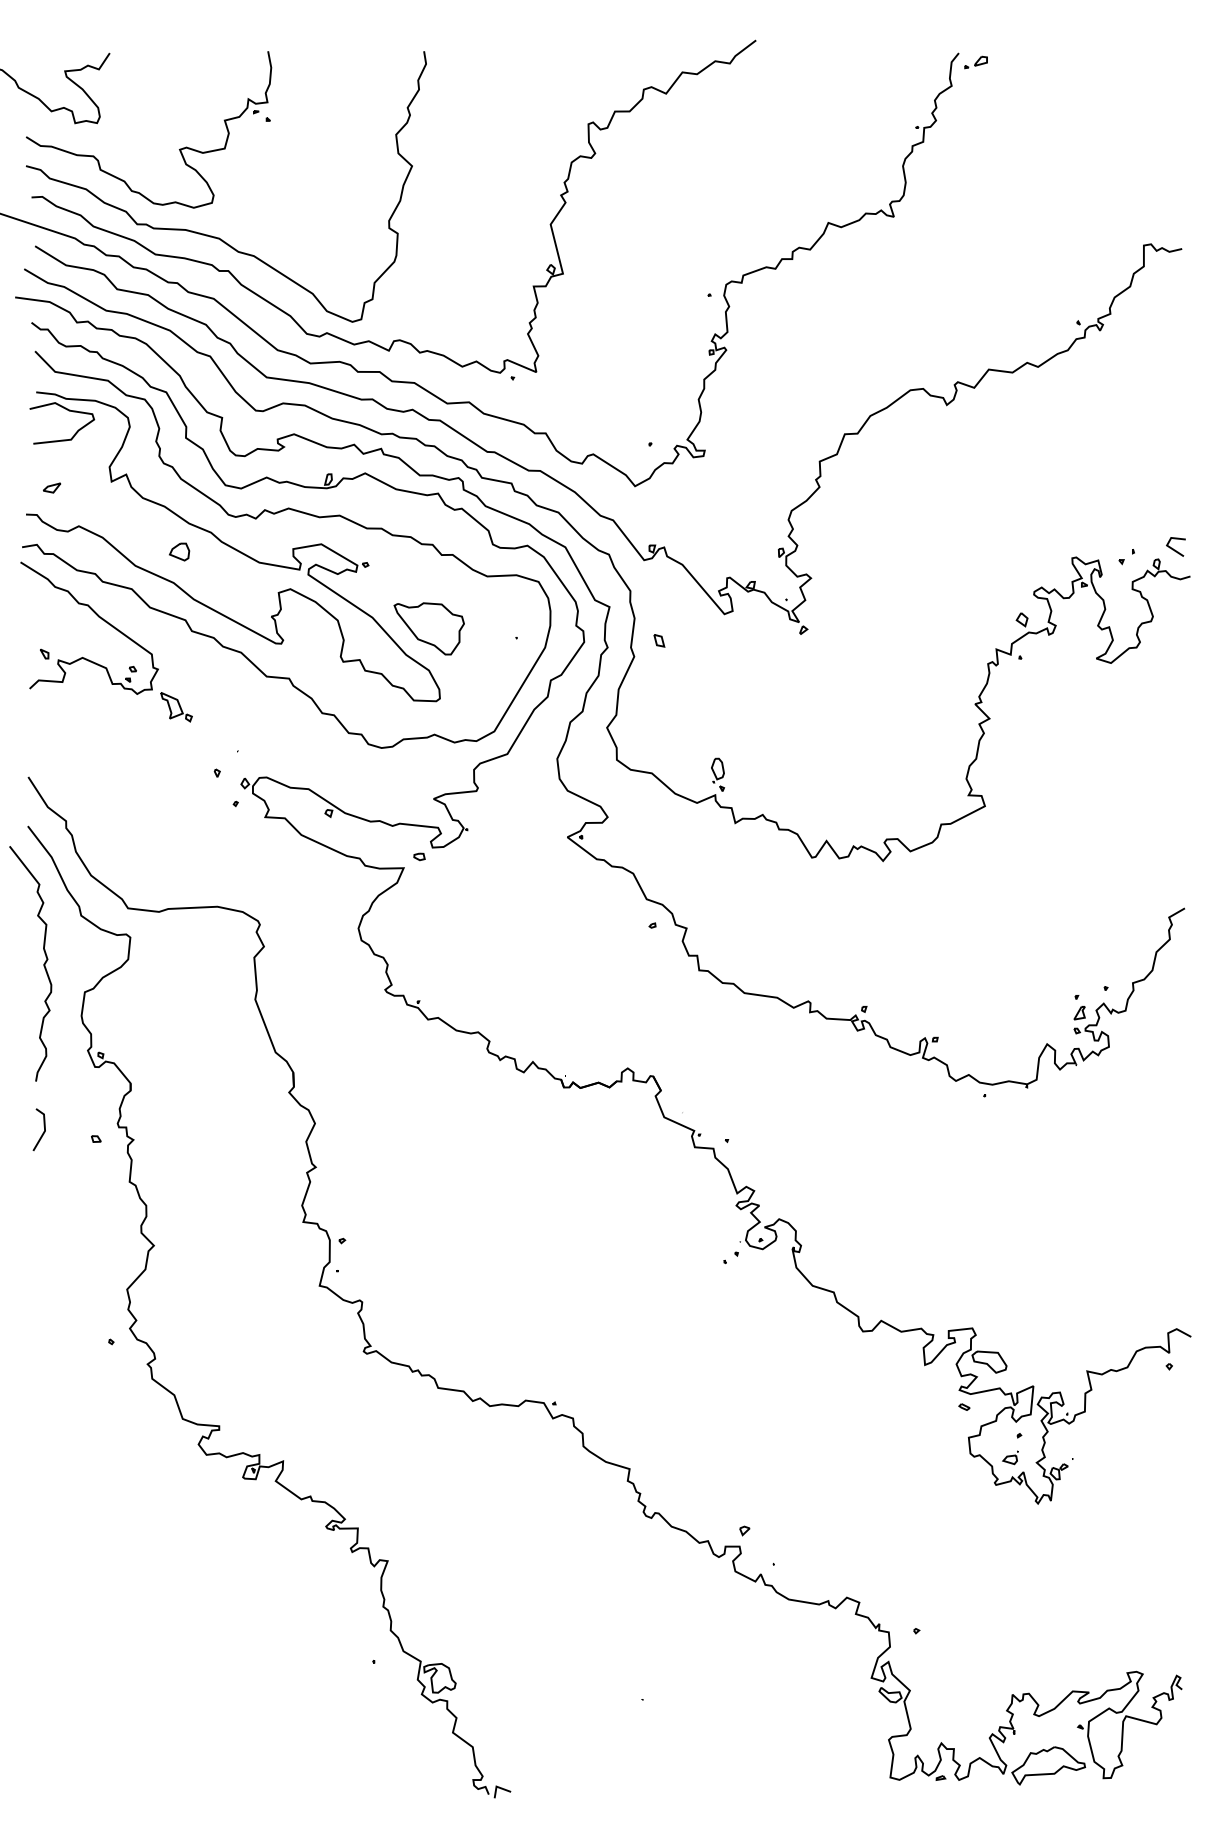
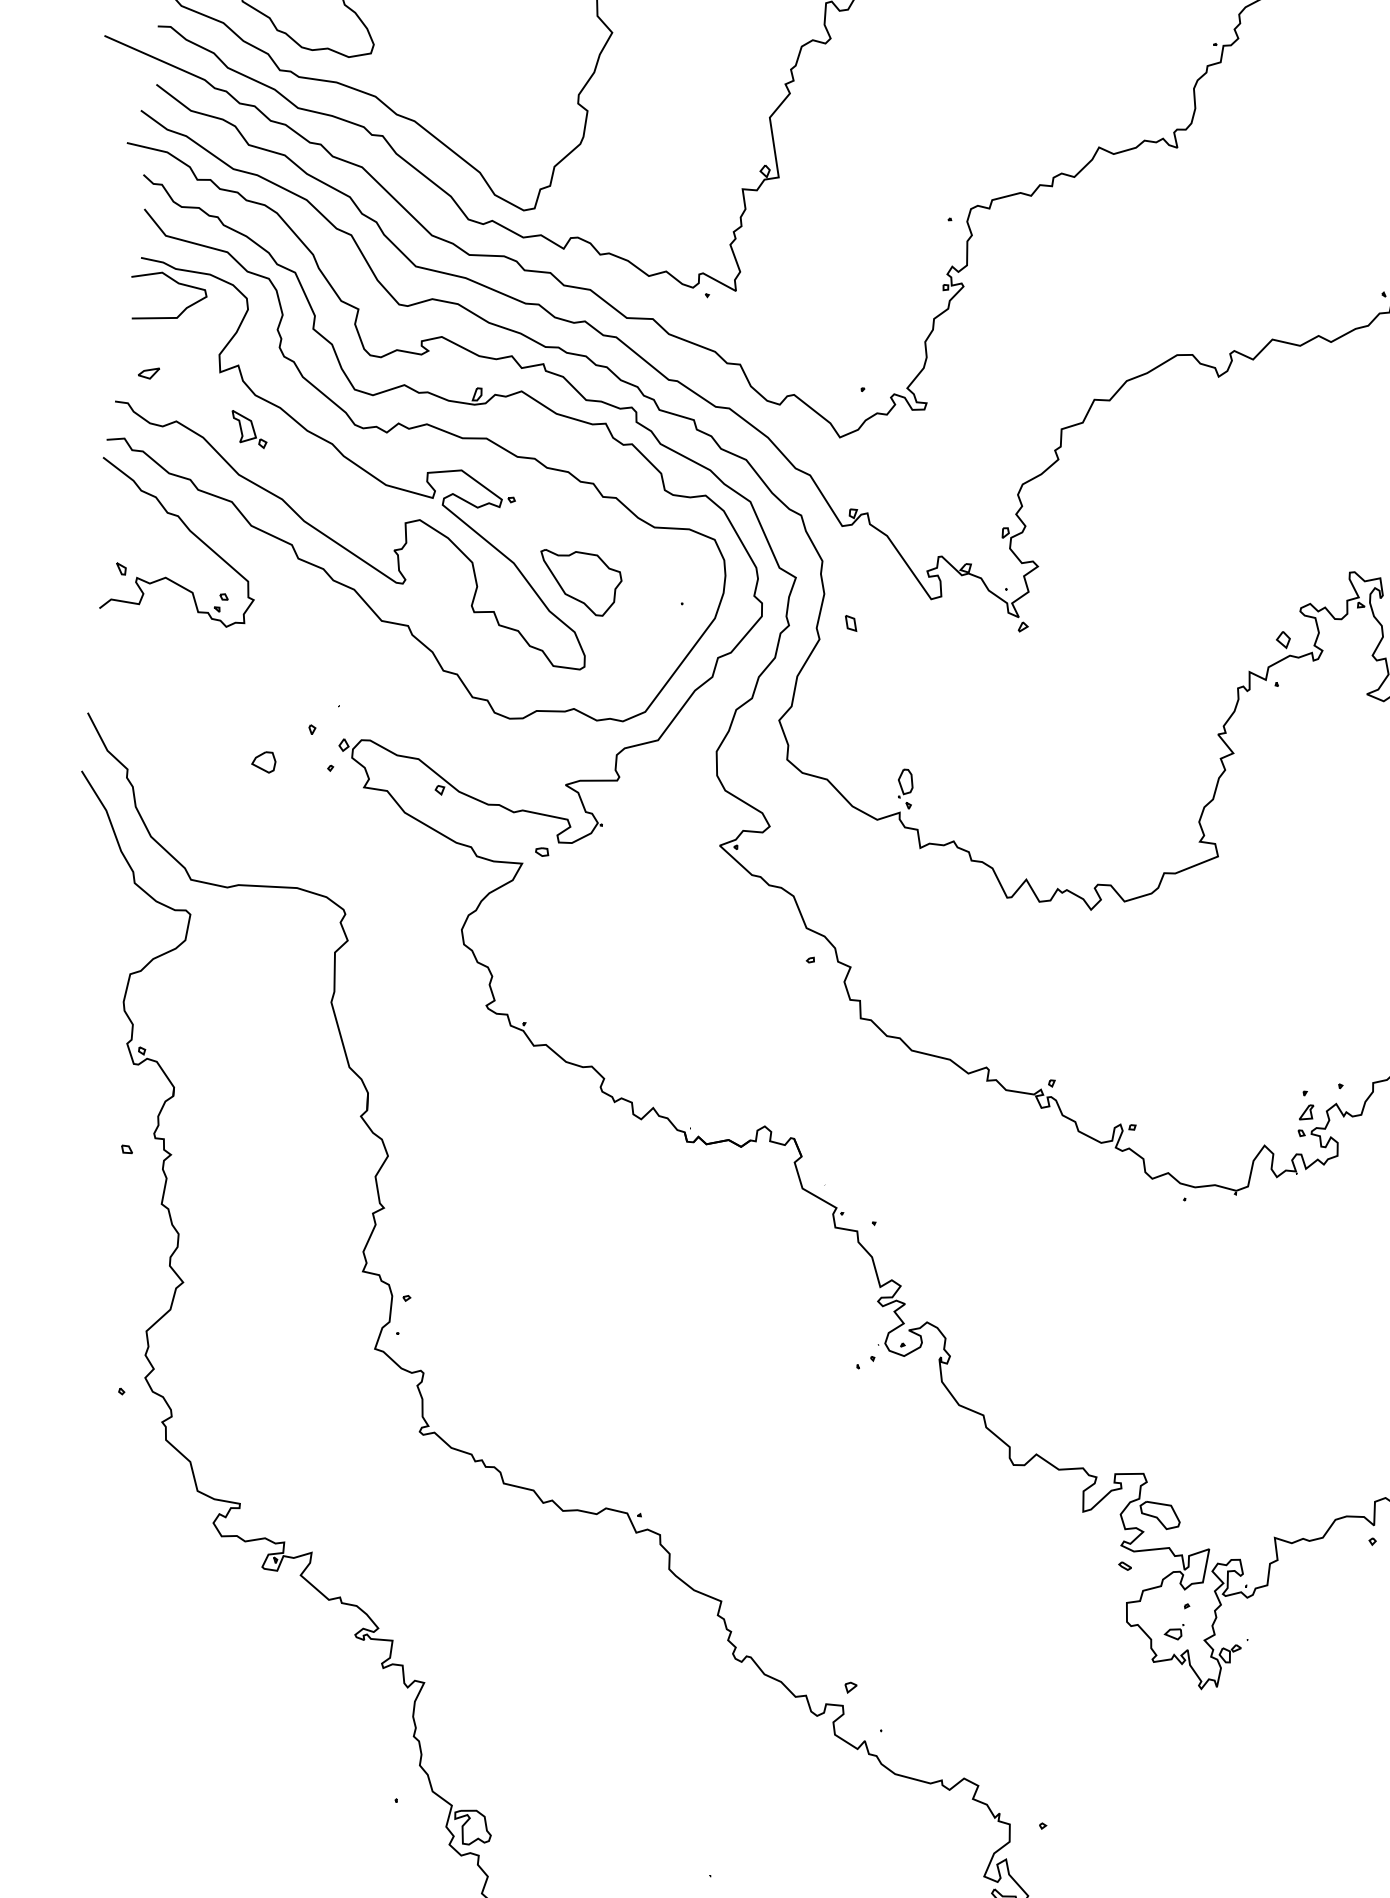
part: (179, 551) -> (263, 761), moved
part: (176, 707) -> (249, 429), moved
curve: (43, 964) -> (84, 936), removed
line: (43, 1131) -> (65, 1134), removed

